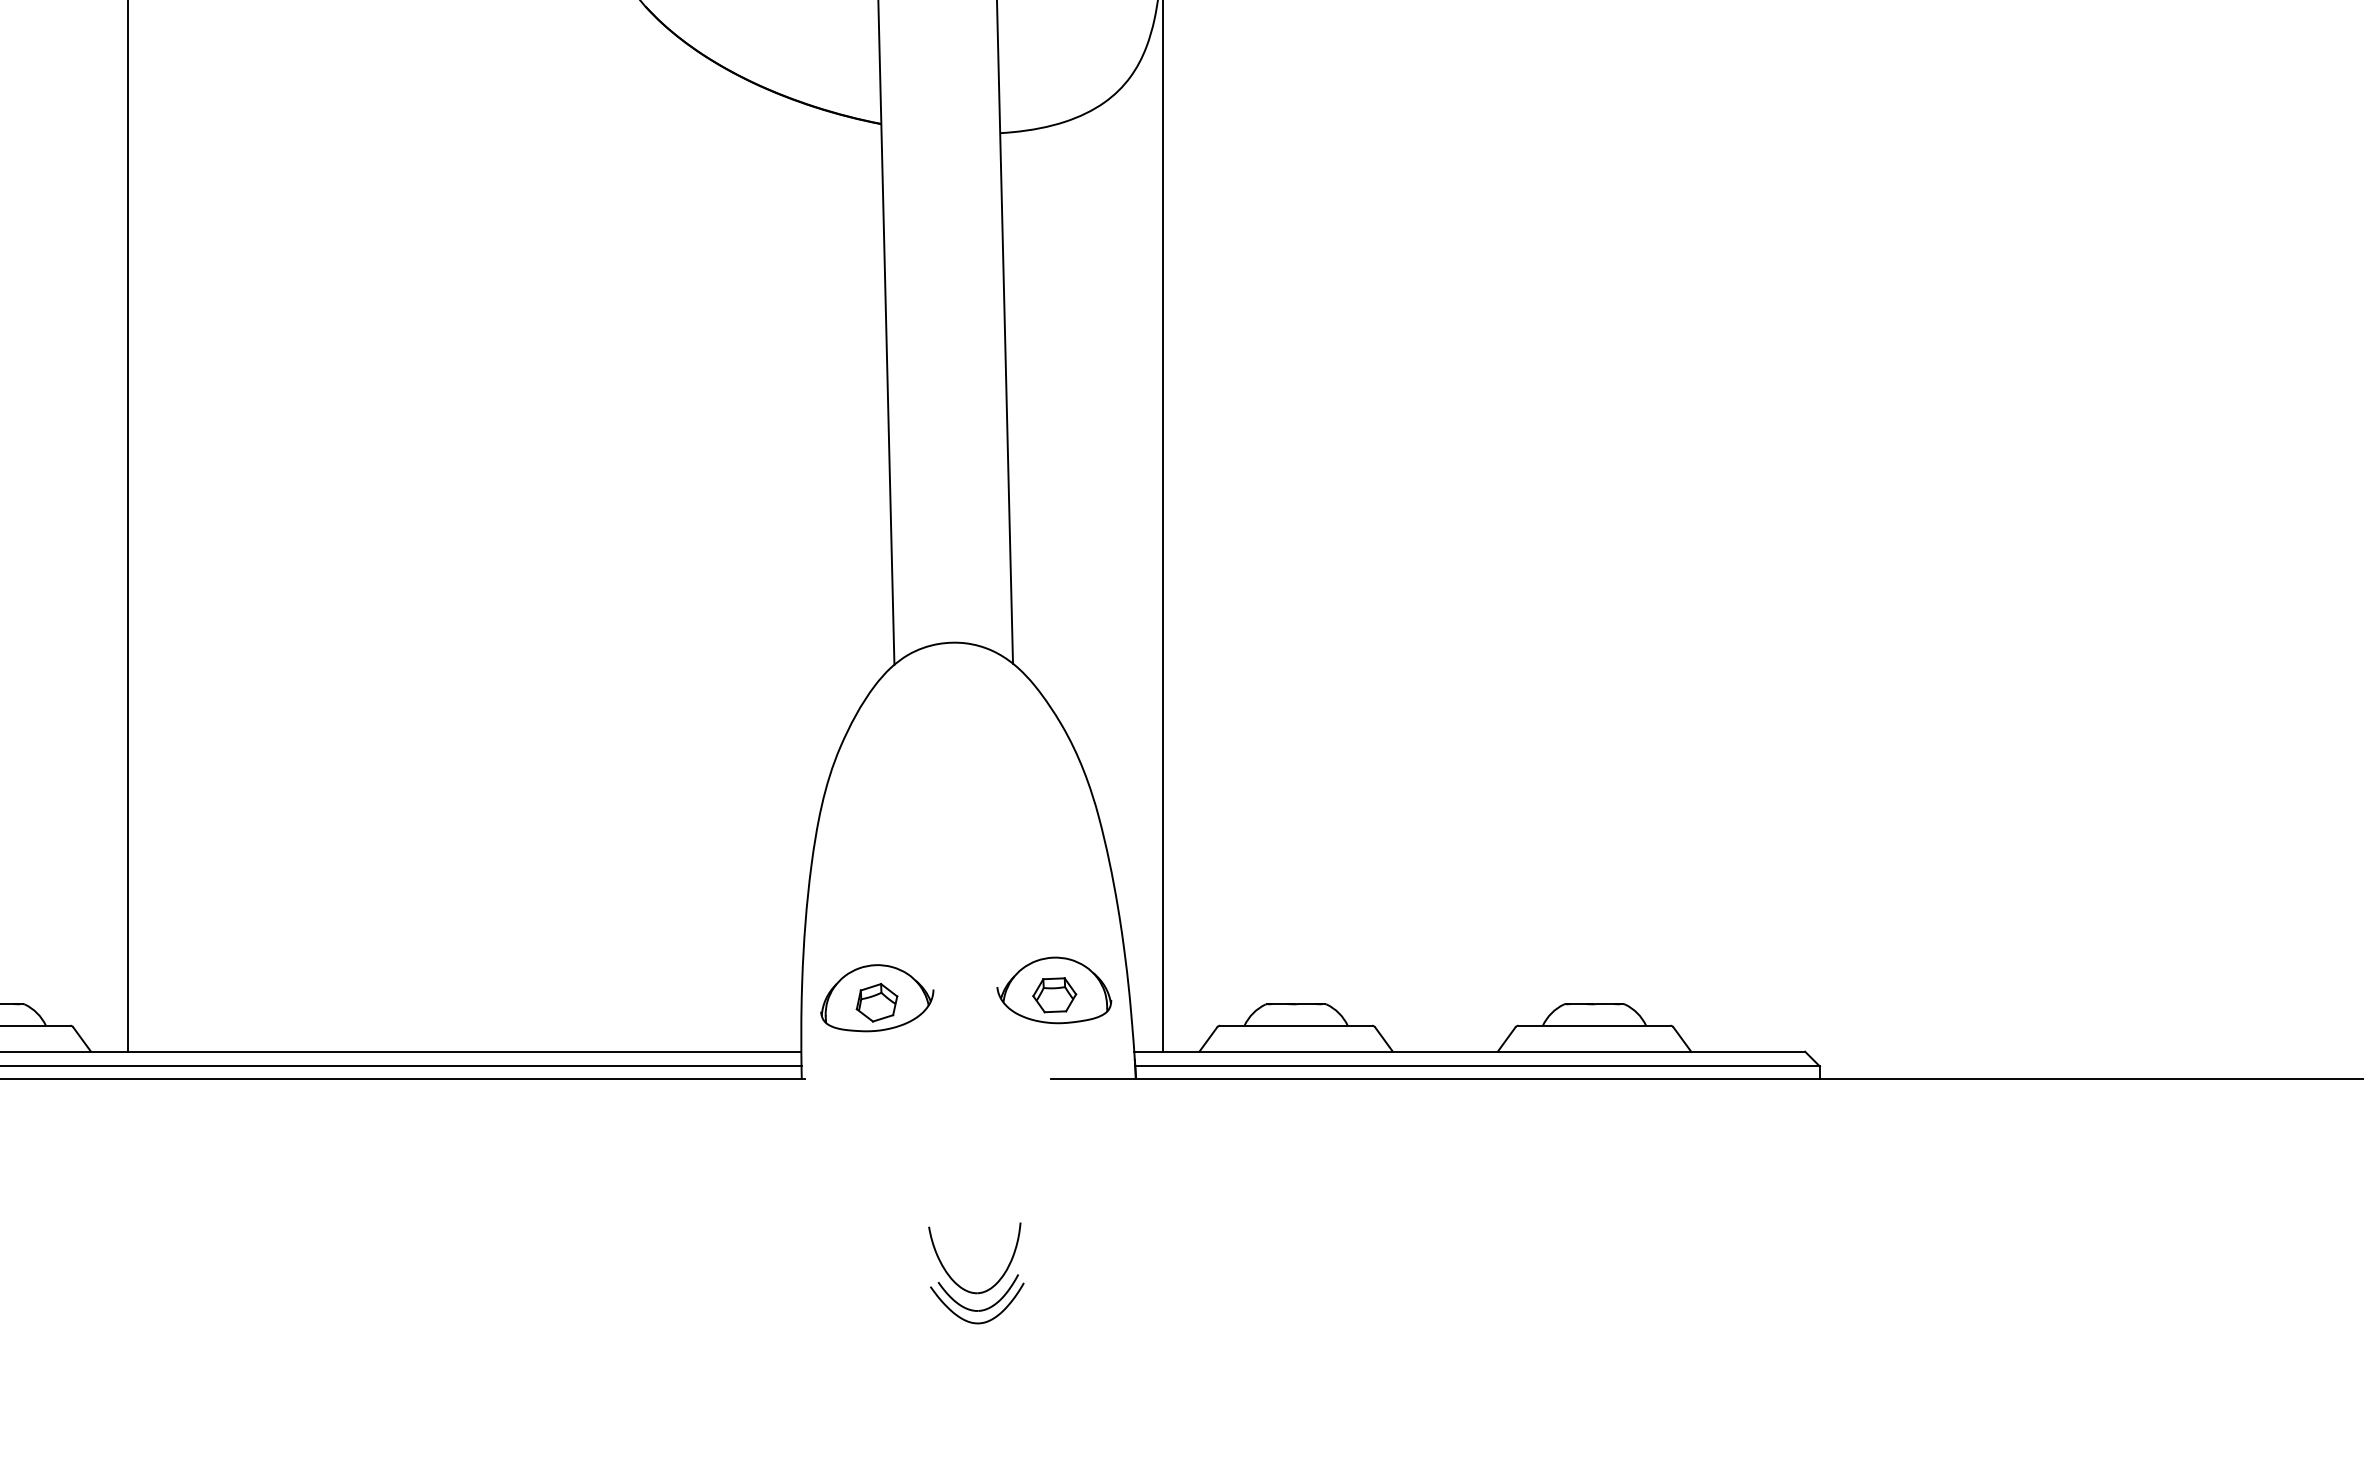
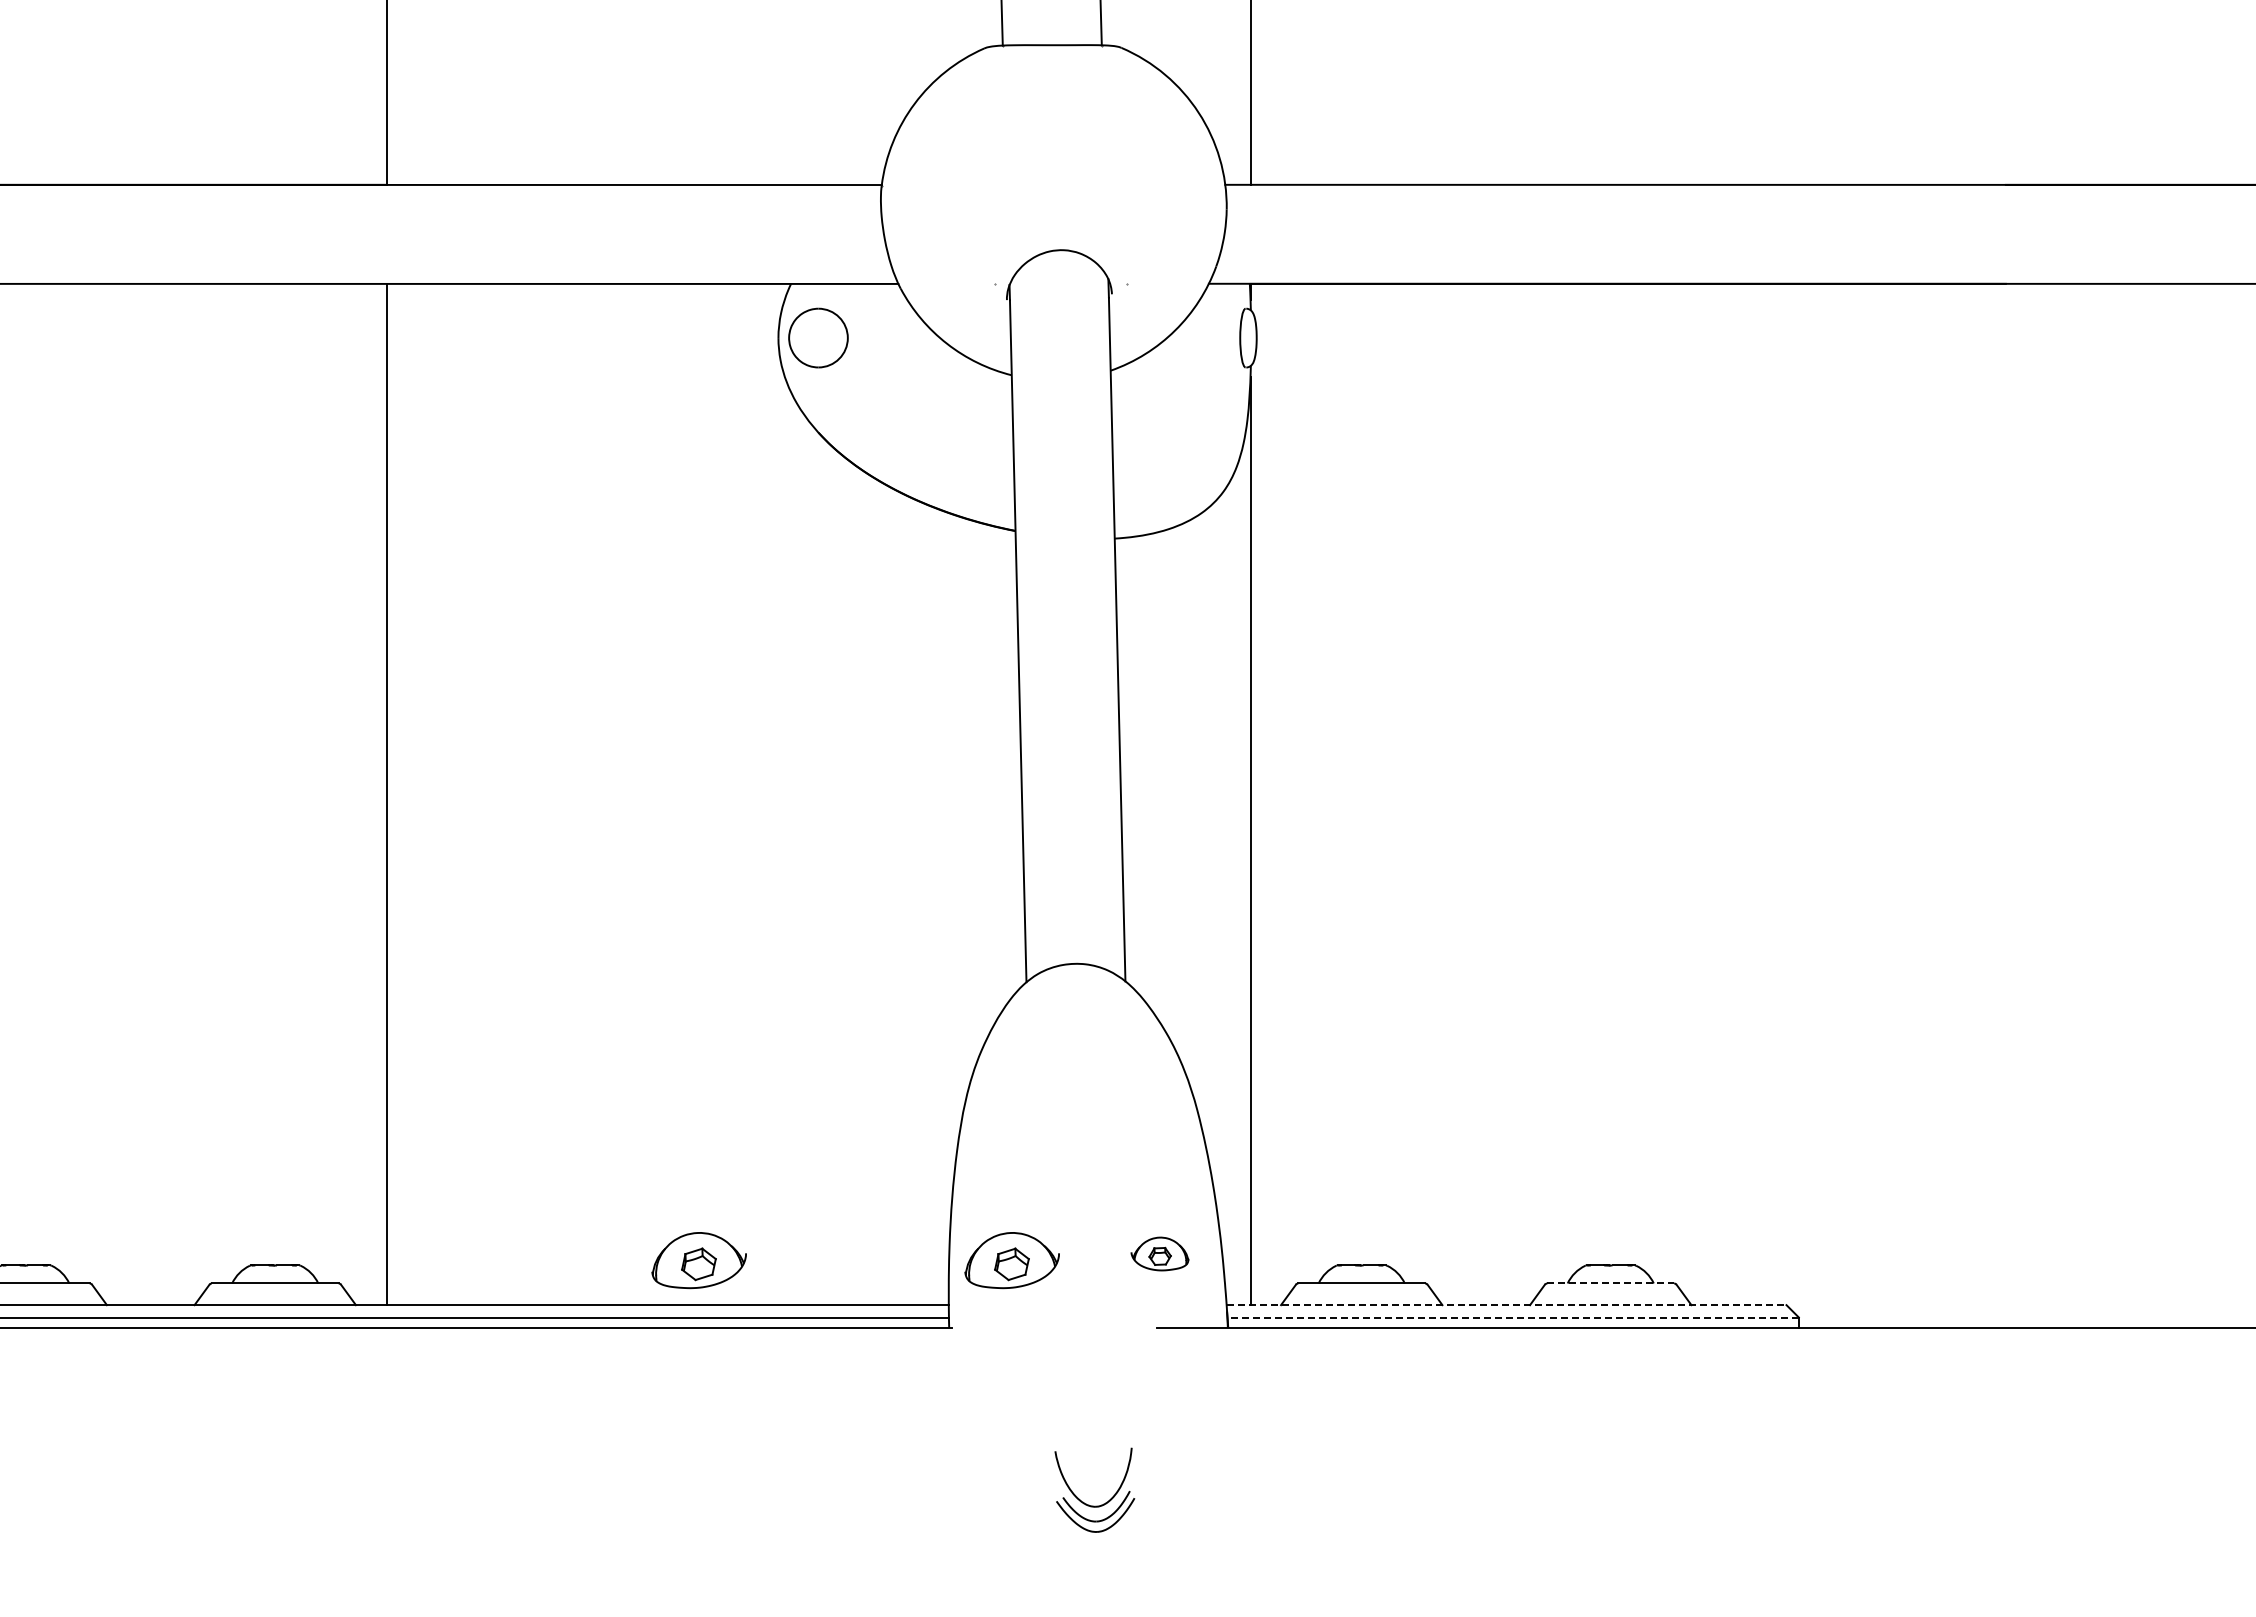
part: (1053, 989) -> (1159, 1253), size x0.6
part: (501, 998) -> (698, 1260), added
line: (1595, 1025) -> (1611, 1283), solid -> dashed
line: (1469, 1052) -> (1506, 1305), solid -> dashed
line: (1477, 1066) -> (1513, 1317), solid -> dashed

